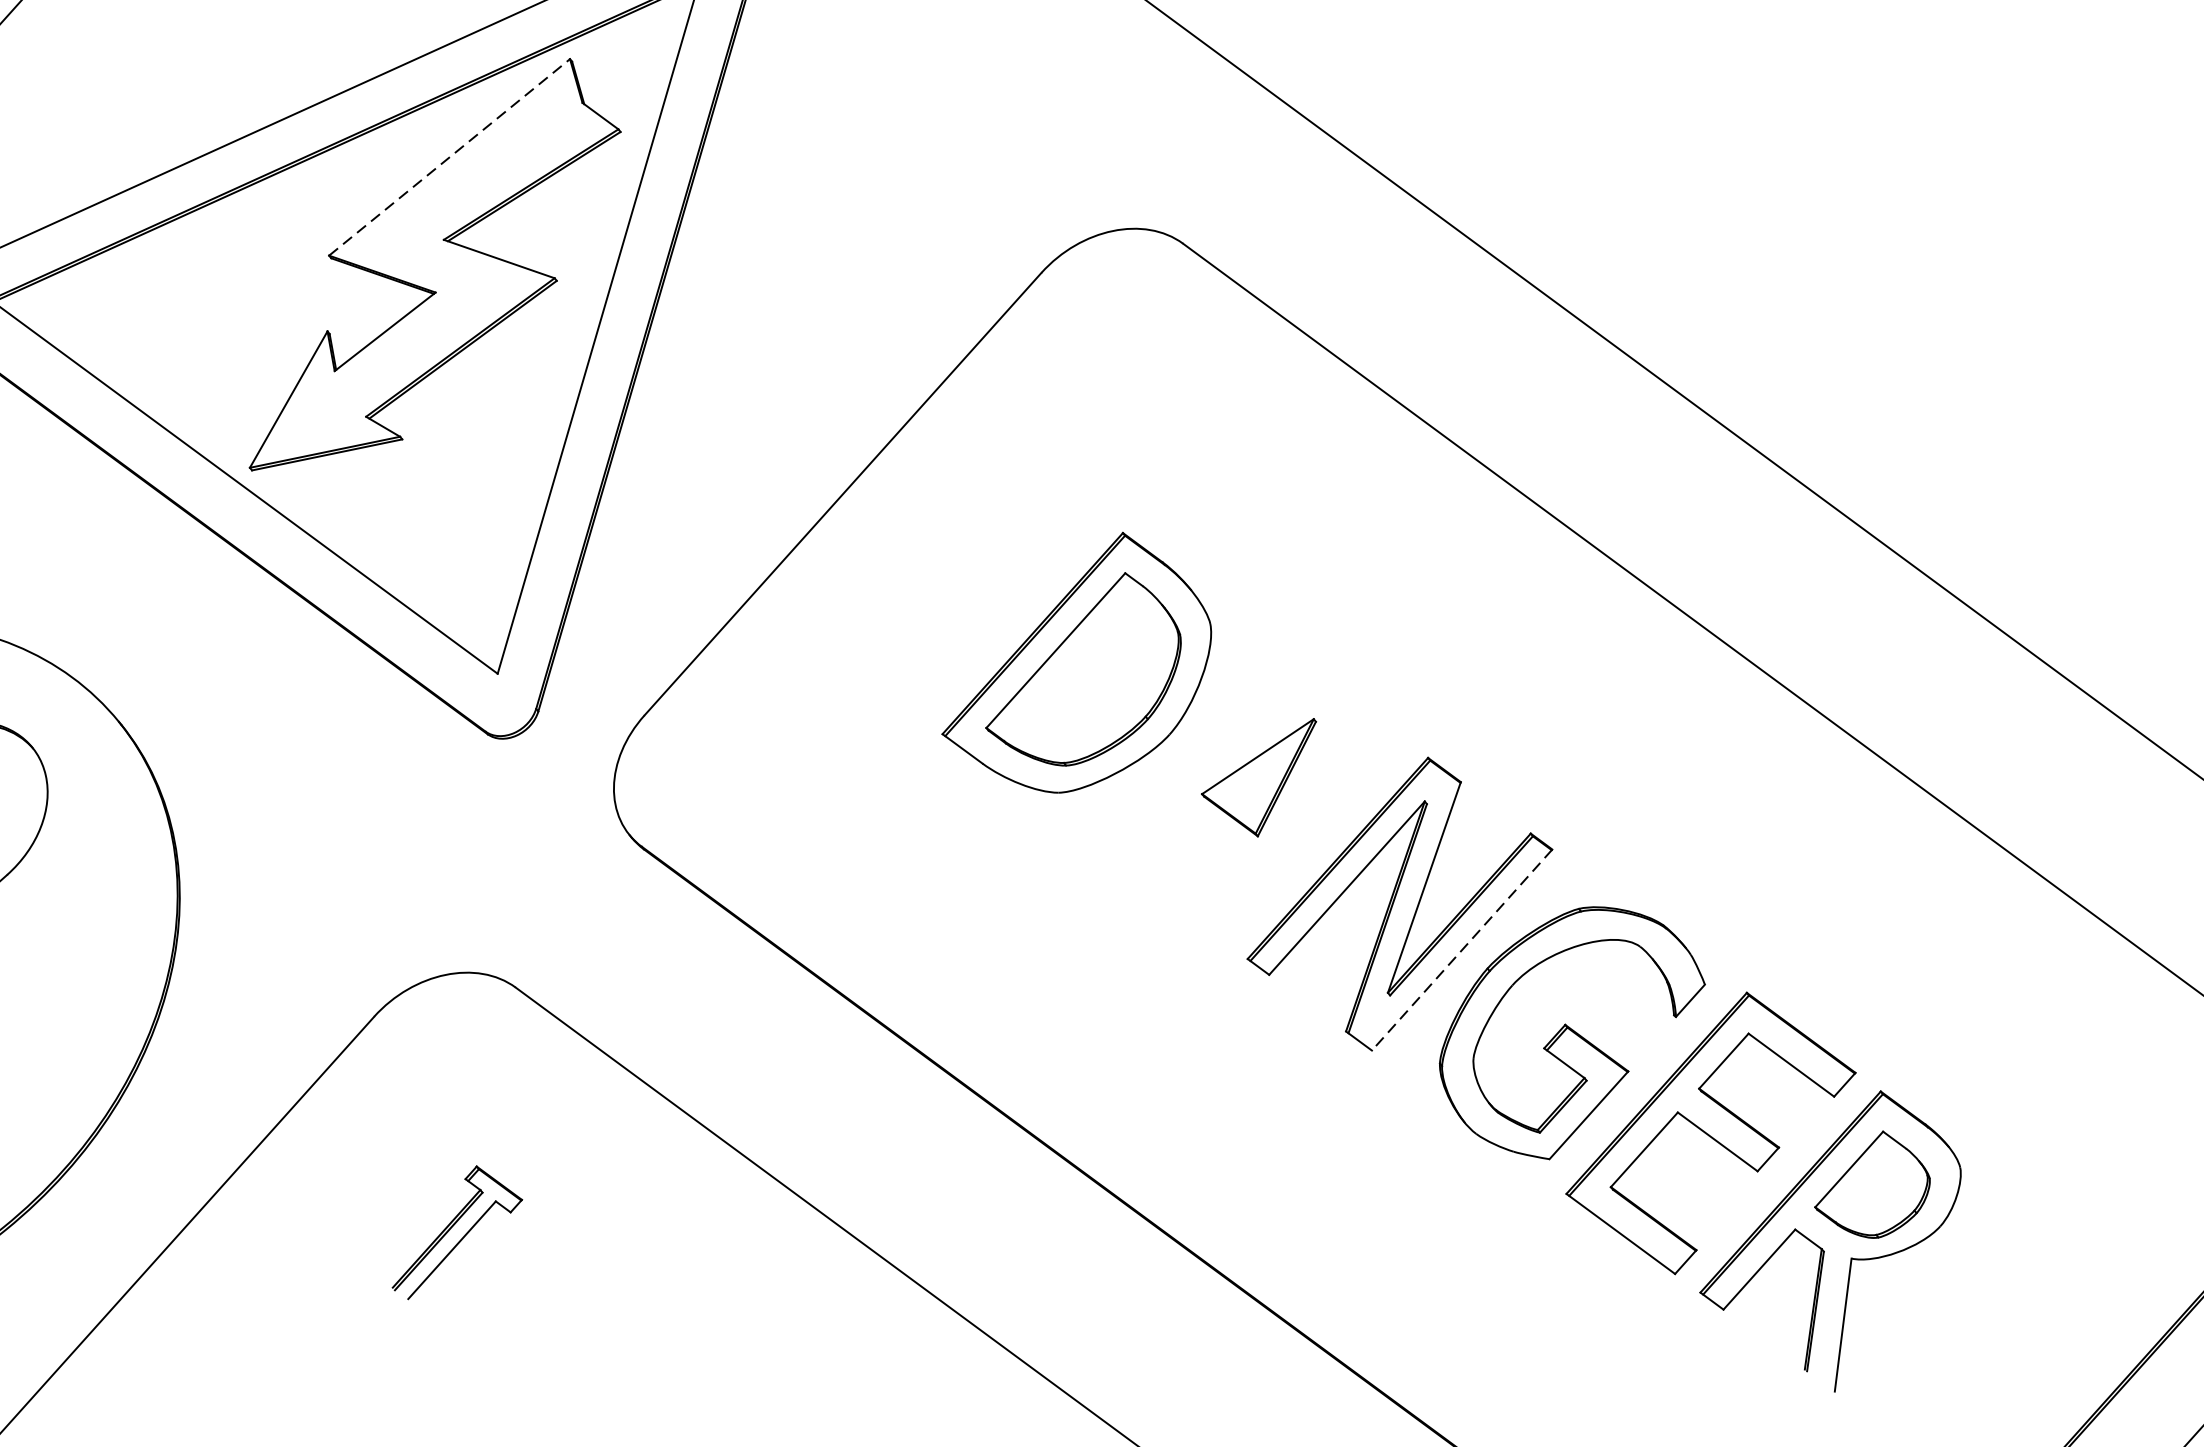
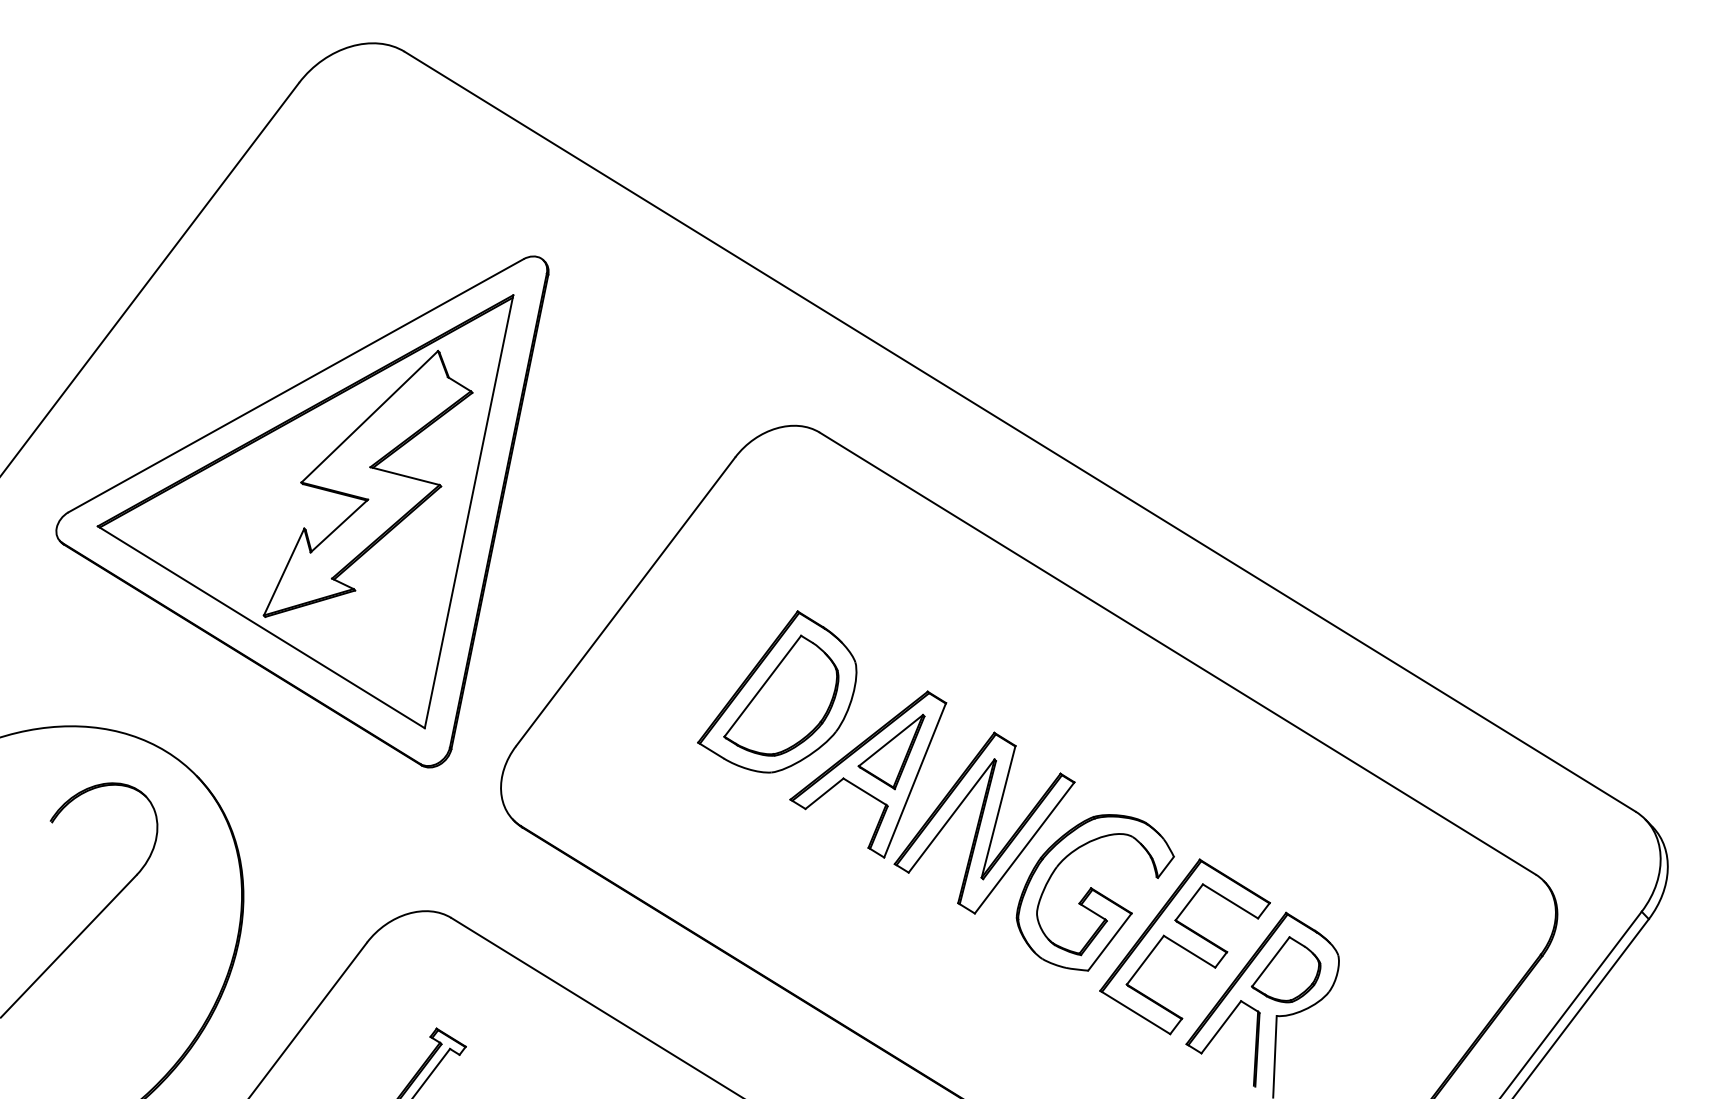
line: (449, 156) -> (369, 416), dashed -> solid
part: (1216, 809) -> (868, 774), added
line: (1461, 950) -> (1024, 848), dashed -> solid

